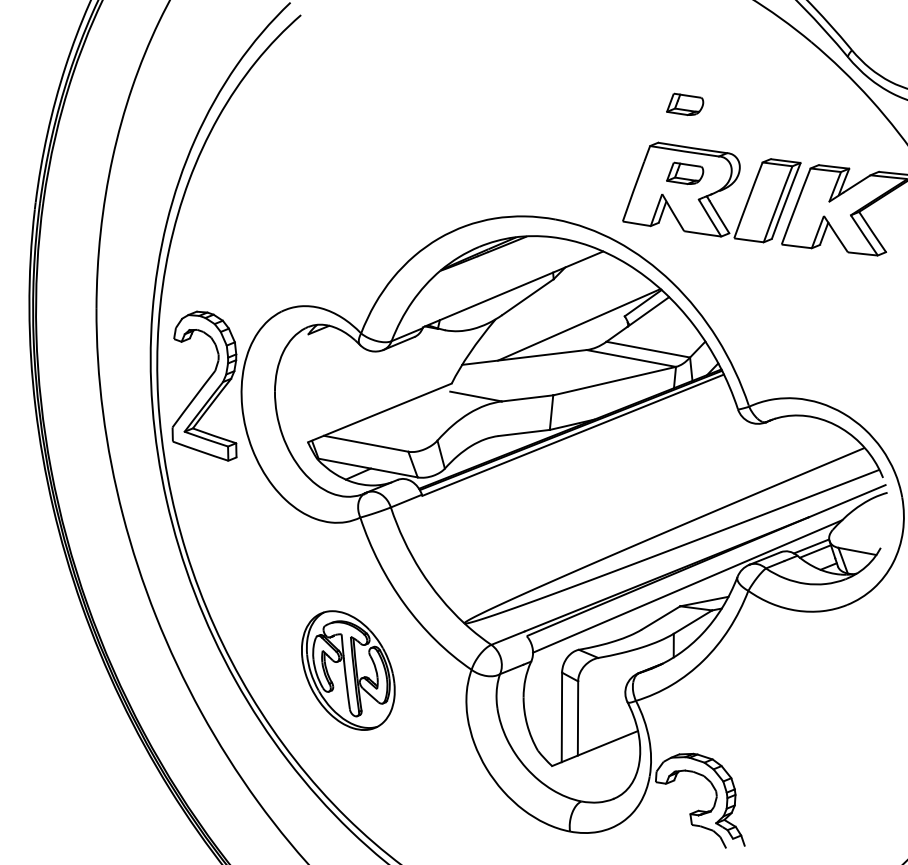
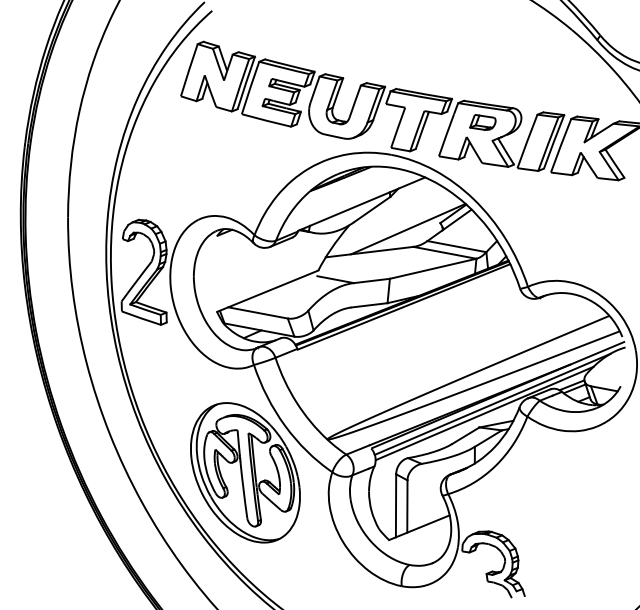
part: (685, 103) -> (483, 73), removed
part: (449, 136) -> (316, 96), added
line: (698, 573) -> (492, 404), added
part: (348, 670) -> (245, 472), size x1.67

